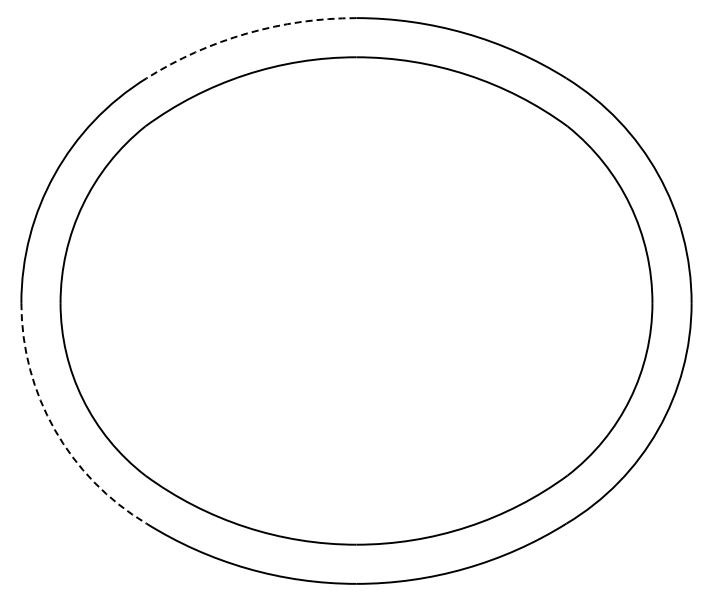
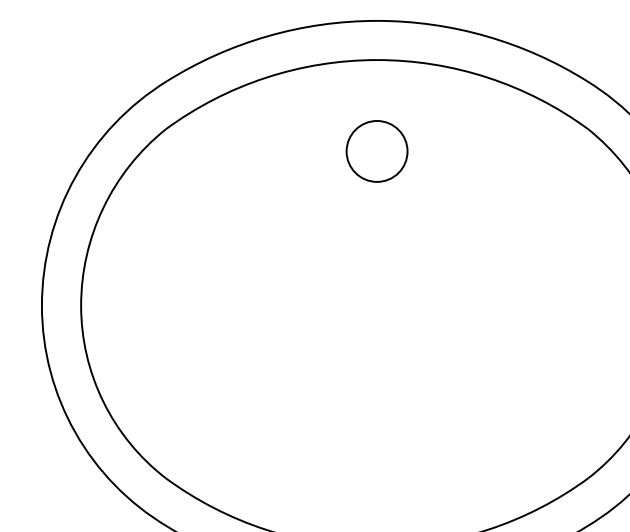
arc: (247, 33) -> (268, 36), dashed -> solid
circle: (356, 148) -> (377, 151), added
arc: (54, 429) -> (75, 432), dashed -> solid

